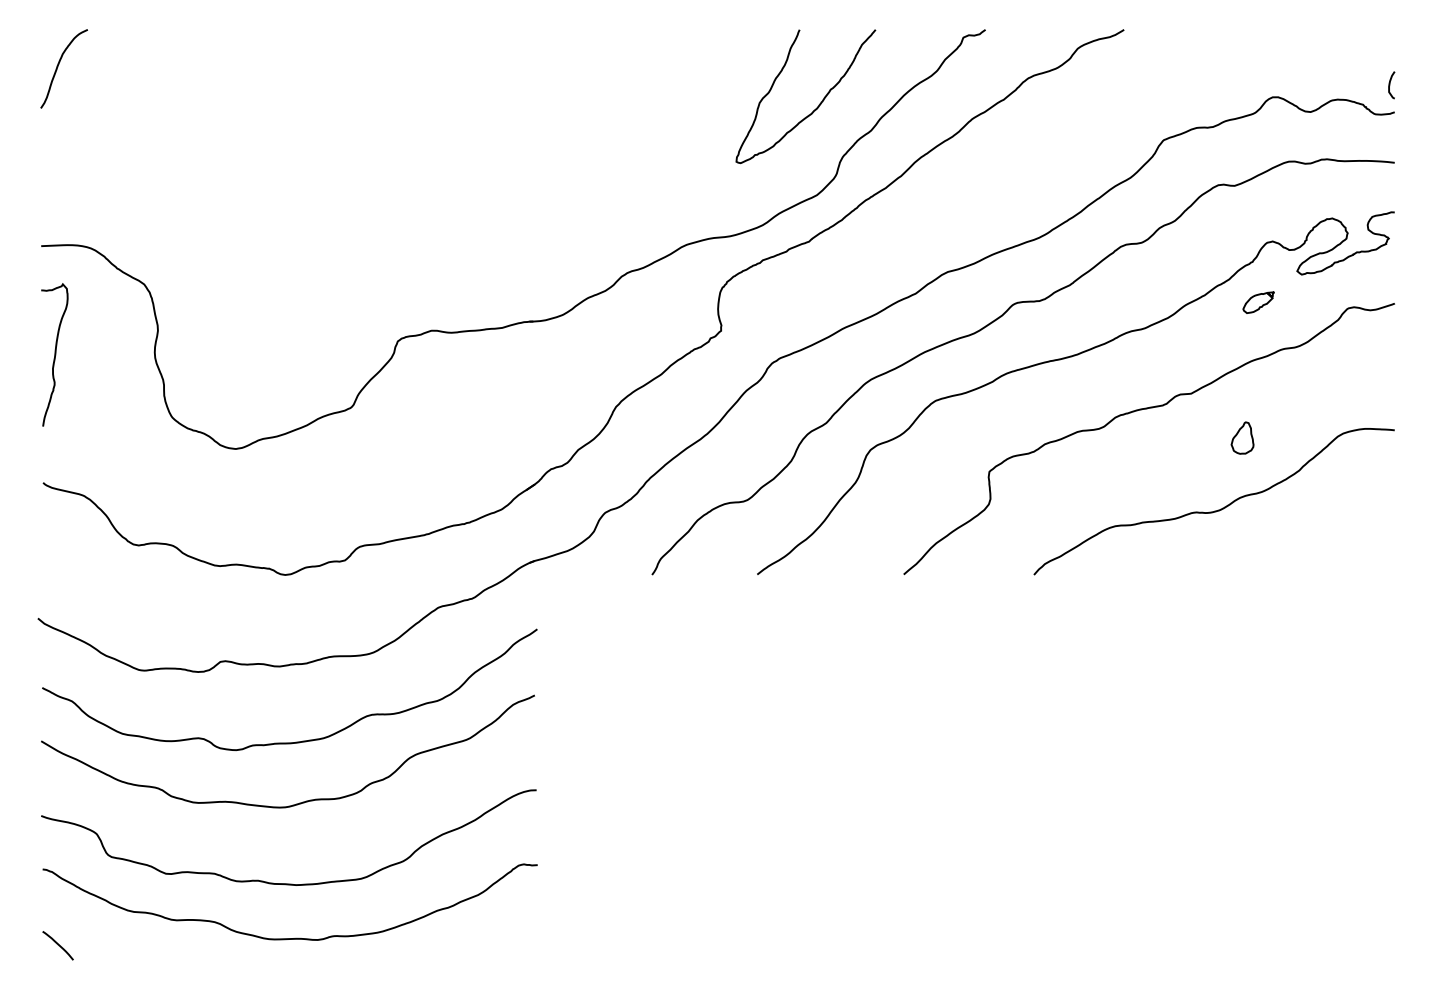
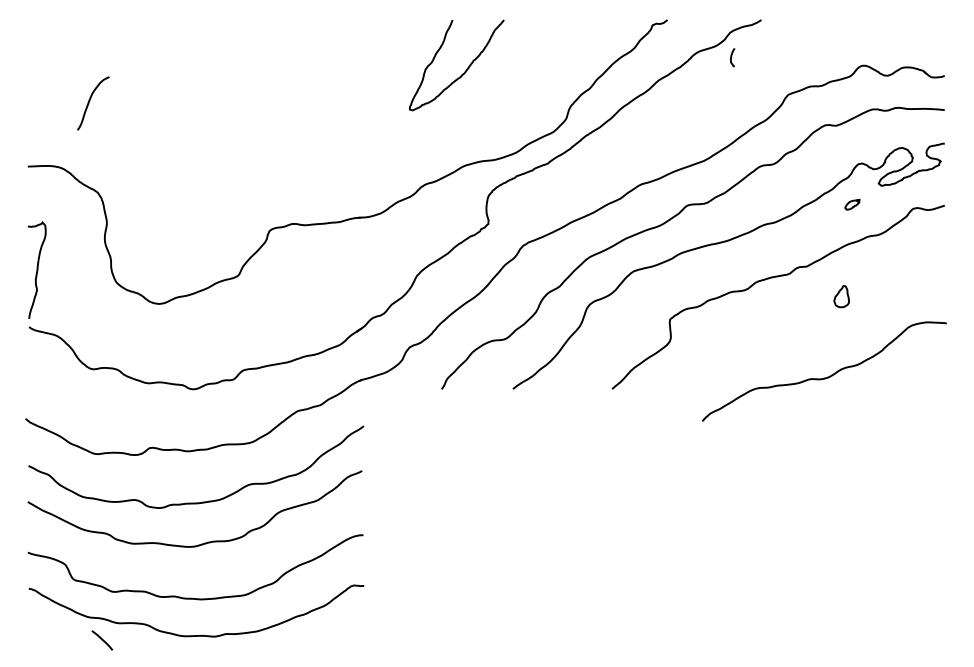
curve: (58, 68) -> (89, 103), moved
curve: (1391, 83) -> (732, 56), moved
curve: (815, 107) -> (463, 72), moved
part: (1258, 302) -> (852, 204), size x0.7
curve: (53, 353) -> (36, 269), moved
curve: (1218, 508) -> (827, 376), moved
line: (58, 945) -> (102, 640), moved

